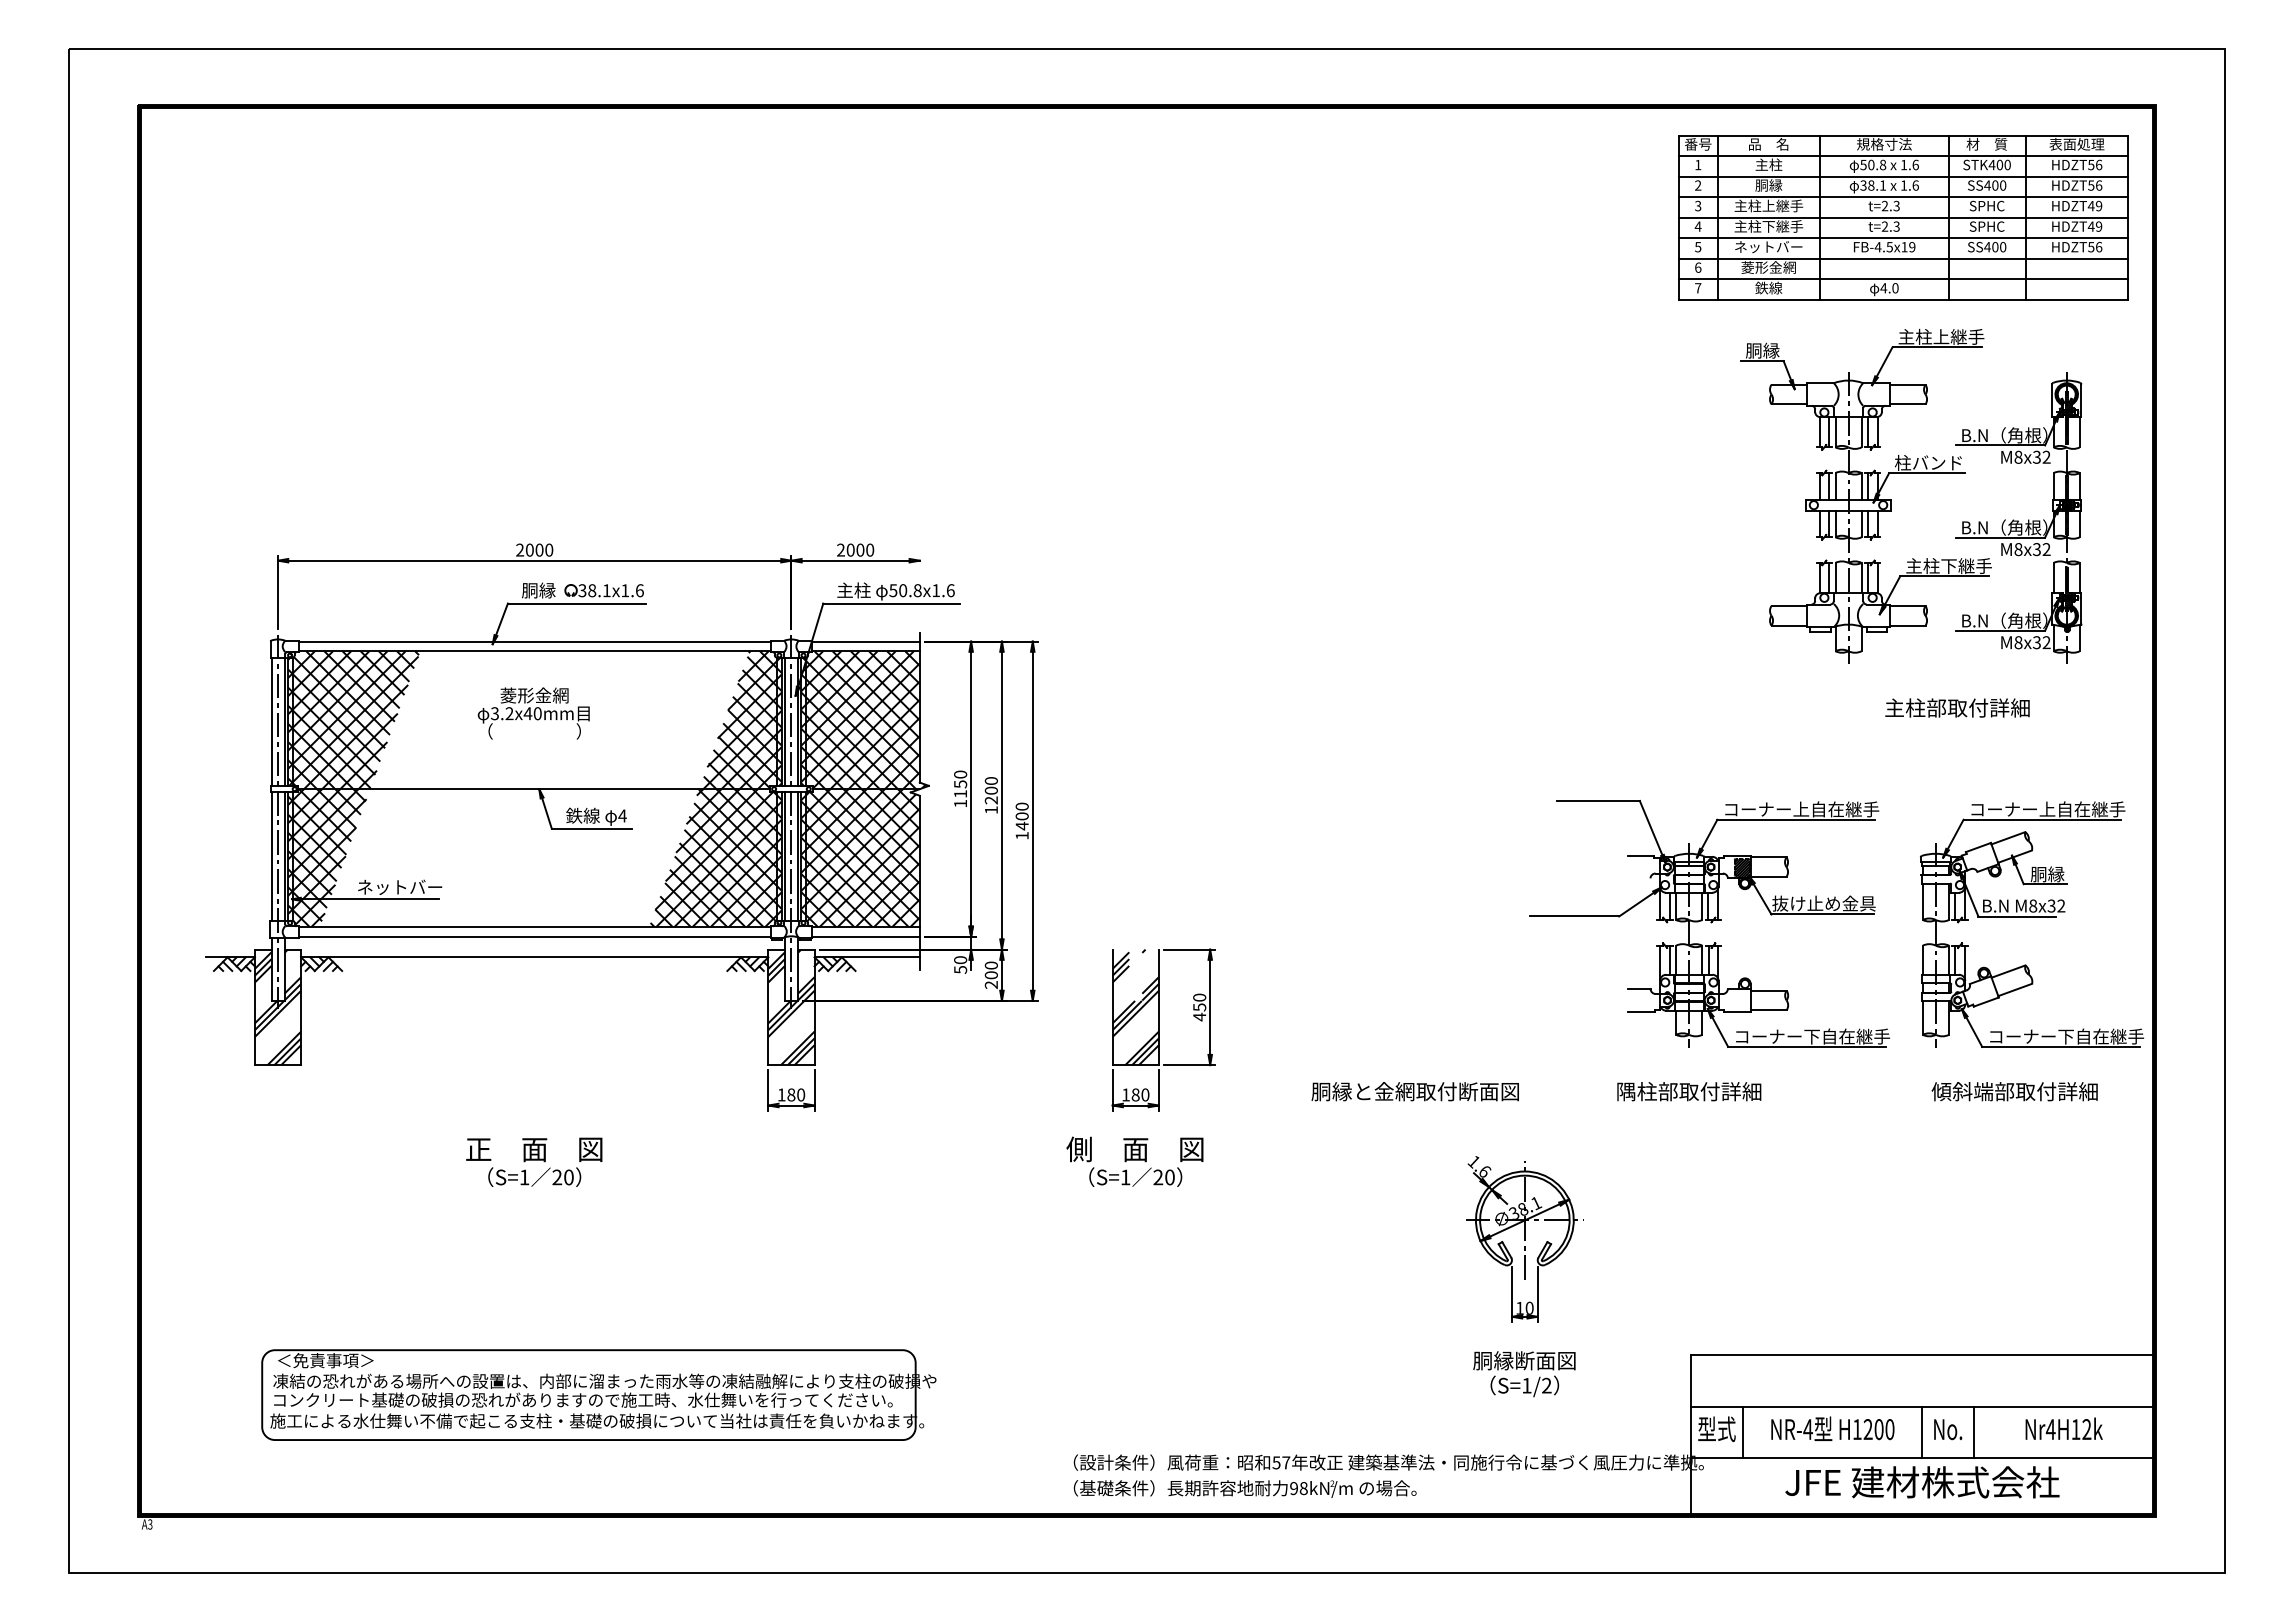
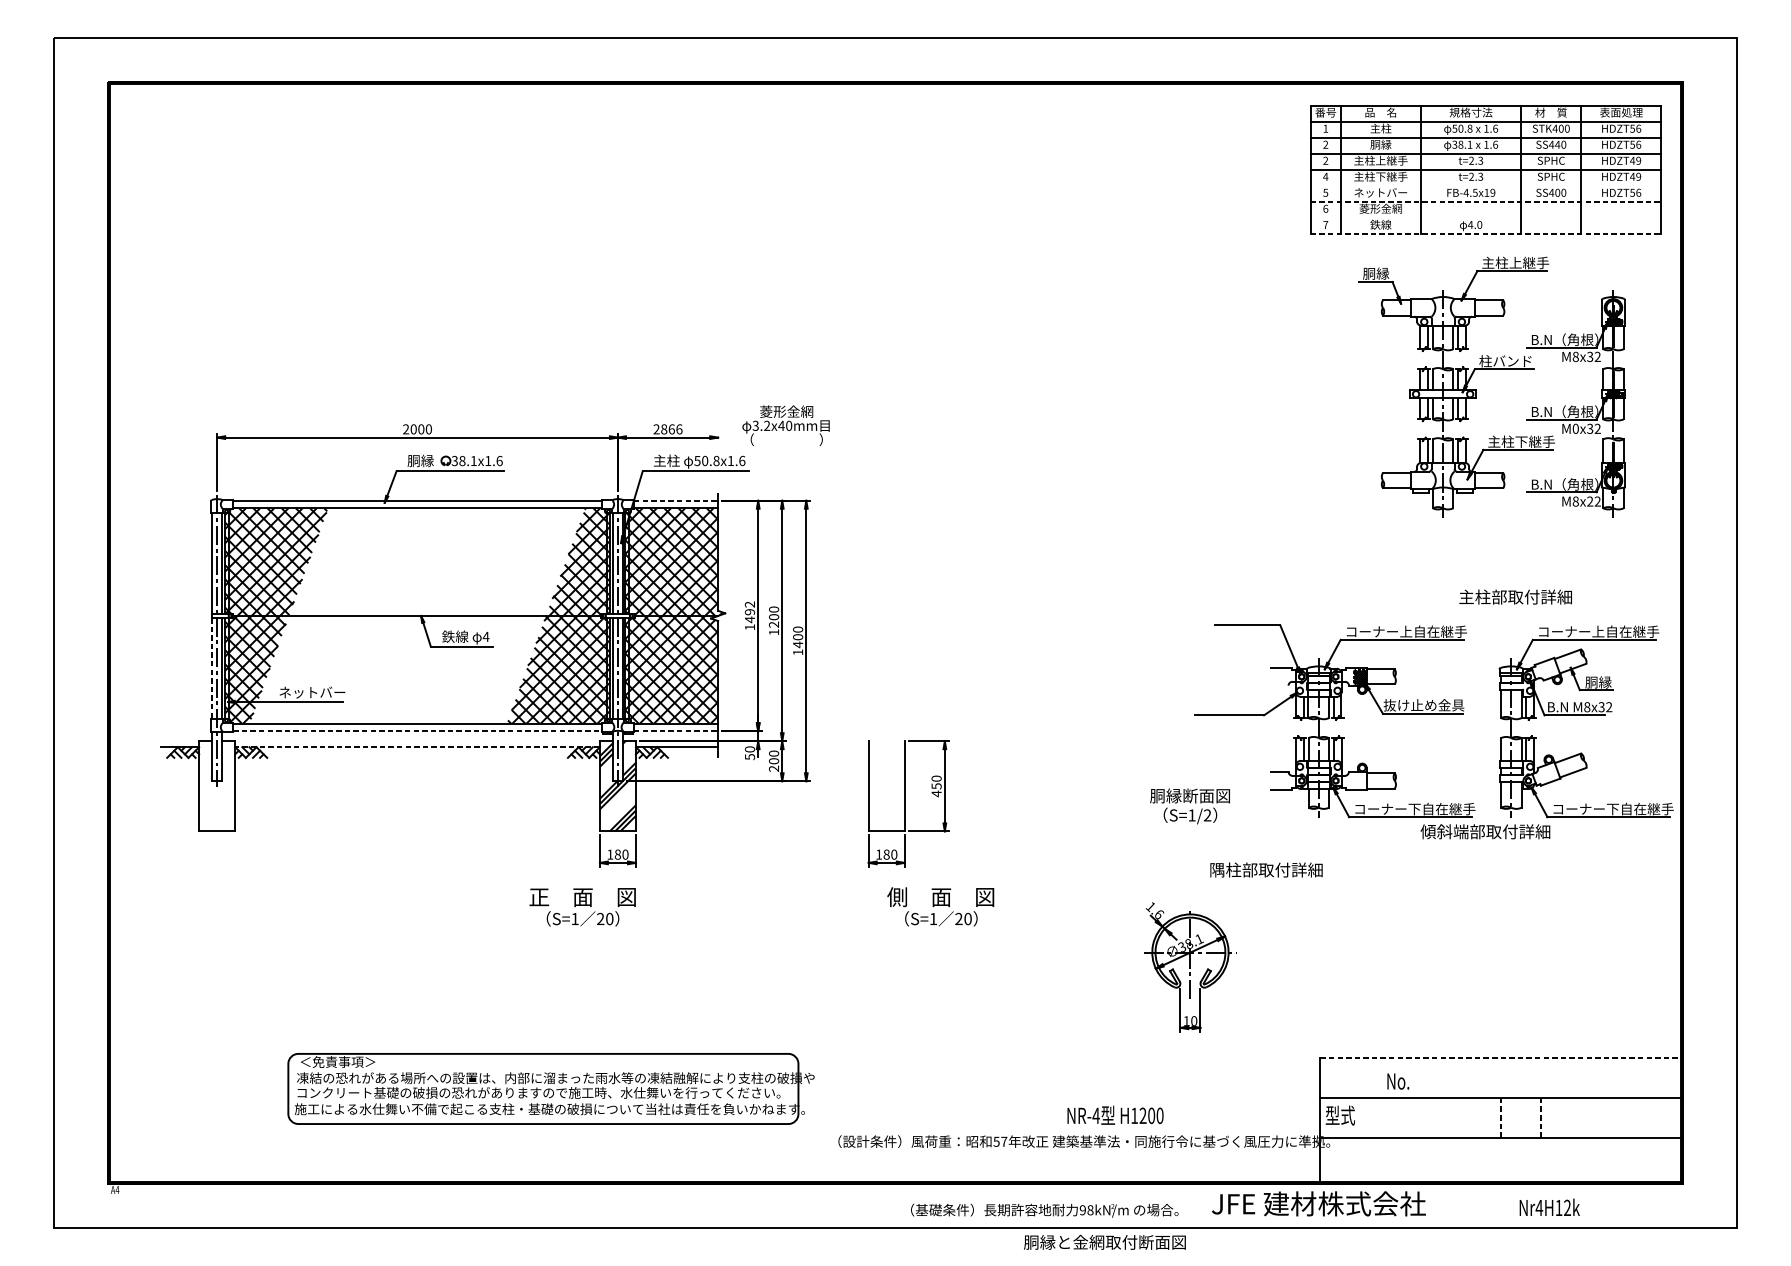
text: (1994, 185) -> (1557, 144), SS400 -> SS440
text: (1698, 206) -> (1326, 161), 3 -> 2
line: (1903, 238) -> (1486, 186), removed
line: (1903, 258) -> (1486, 201), solid -> dashed
line: (1903, 279) -> (1486, 218), removed
line: (1903, 299) -> (1486, 233), solid -> dashed
text: (860, 549) -> (671, 428), 2000 -> 2866
text: (2018, 549) -> (1575, 428), M8x32 -> M0x32
line: (865, 641) -> (675, 500), solid -> dashed
text: (2036, 643) -> (1589, 502), M8x32 -> M8x22
text: (1957, 707) -> (1515, 596), moved
text: (533, 713) -> (785, 425), moved
text: (960, 784) -> (749, 612), 1150 -> 1492
line: (271, 856) -> (212, 668), solid -> dashed
line: (535, 936) -> (418, 730), solid -> dashed
line: (865, 936) -> (675, 730), solid -> dashed
line: (534, 957) -> (417, 747), solid -> dashed
hatch: (277, 1007) -> (216, 786), removed
hatch: (1135, 1007) -> (886, 786), removed
text: (1414, 1091) -> (1104, 1242), moved
text: (1689, 1091) -> (1266, 869), moved
text: (2014, 1091) -> (1485, 831), moved
text: (534, 1161) -> (582, 906), moved
text: (1134, 1161) -> (940, 906), moved
line: (1922, 1355) -> (1500, 1058), solid -> dashed
text: (1524, 1374) -> (1190, 806), moved
part: (598, 1394) -> (550, 1088), moved
text: (1832, 1428) -> (1115, 1115), moved
text: (2063, 1428) -> (1549, 1207), moved
text: (1948, 1429) -> (1398, 1081), moved
line: (1742, 1431) -> (1360, 1117), removed
line: (1922, 1432) -> (1500, 1118), solid -> dashed
line: (1973, 1432) -> (1540, 1118), solid -> dashed
text: (1922, 1482) -> (1318, 1204), moved
text: (1244, 1488) -> (1044, 1210), moved
text: (149, 1524) -> (116, 1189), A3 -> A4

